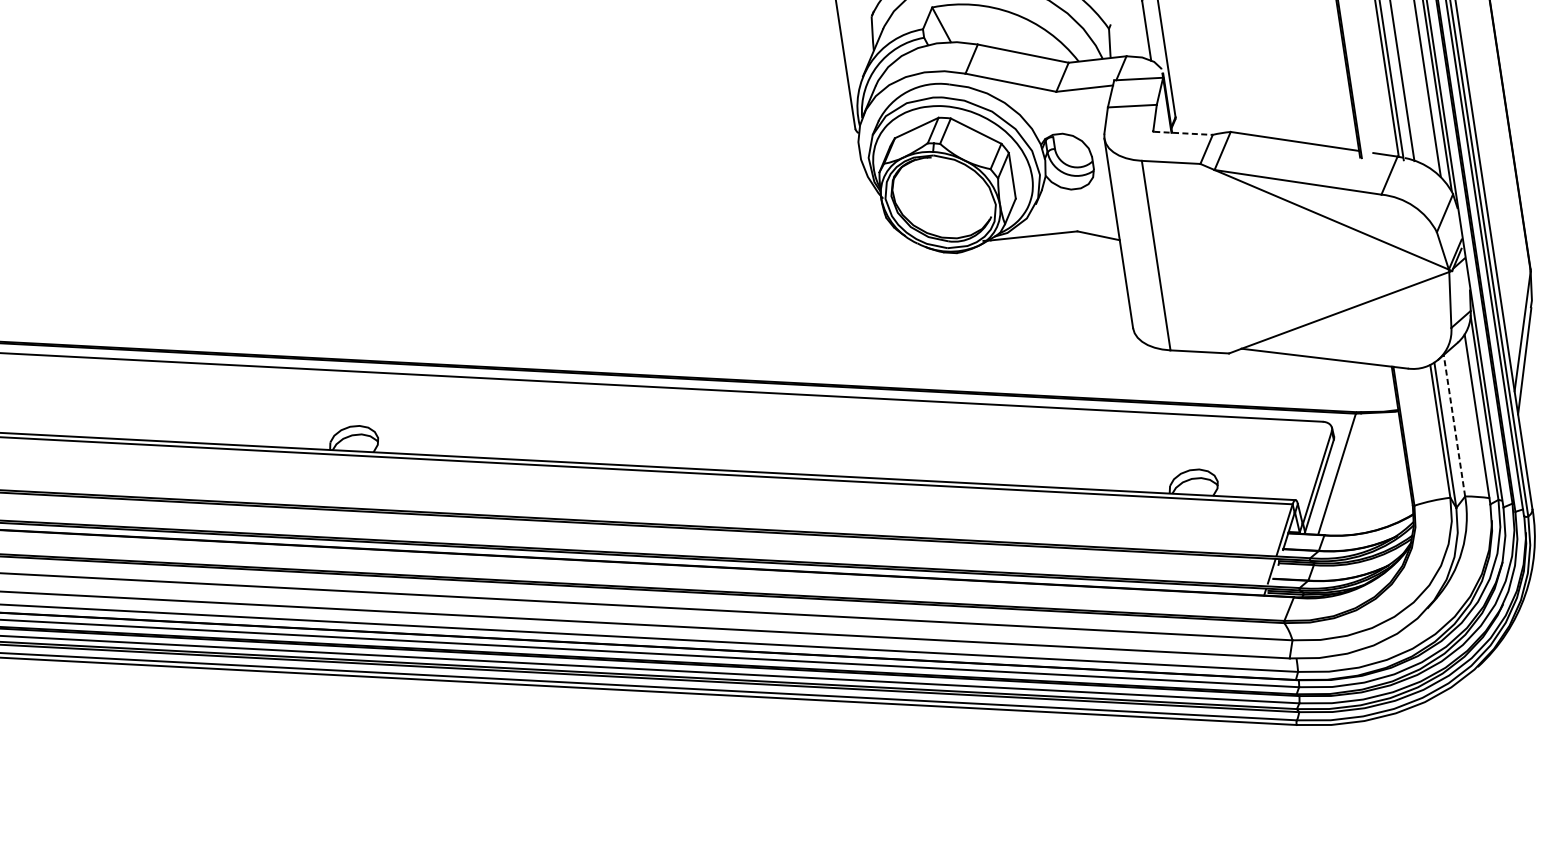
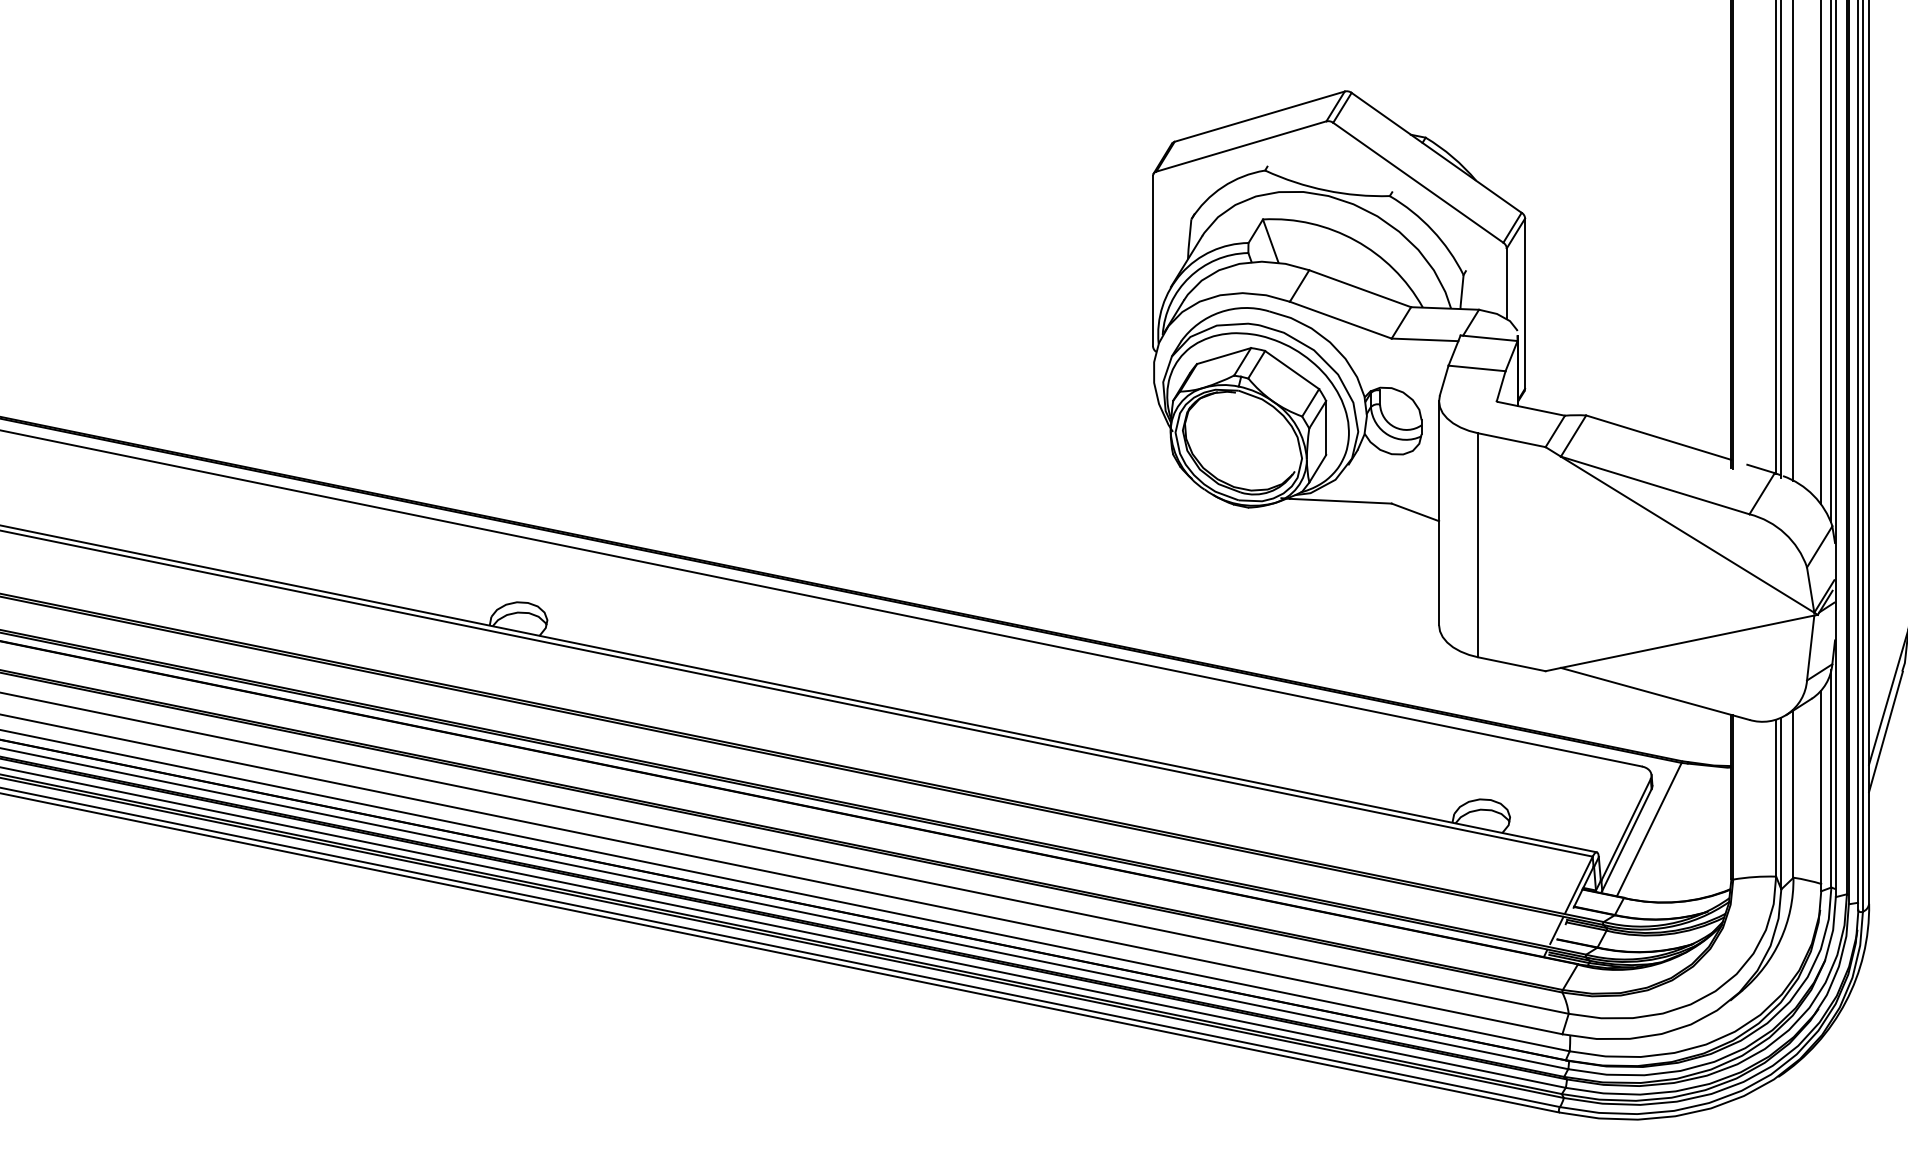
line: (1183, 133) -> (1531, 408), dashed -> solid
line: (1454, 426) -> (1793, 794), dashed -> solid

